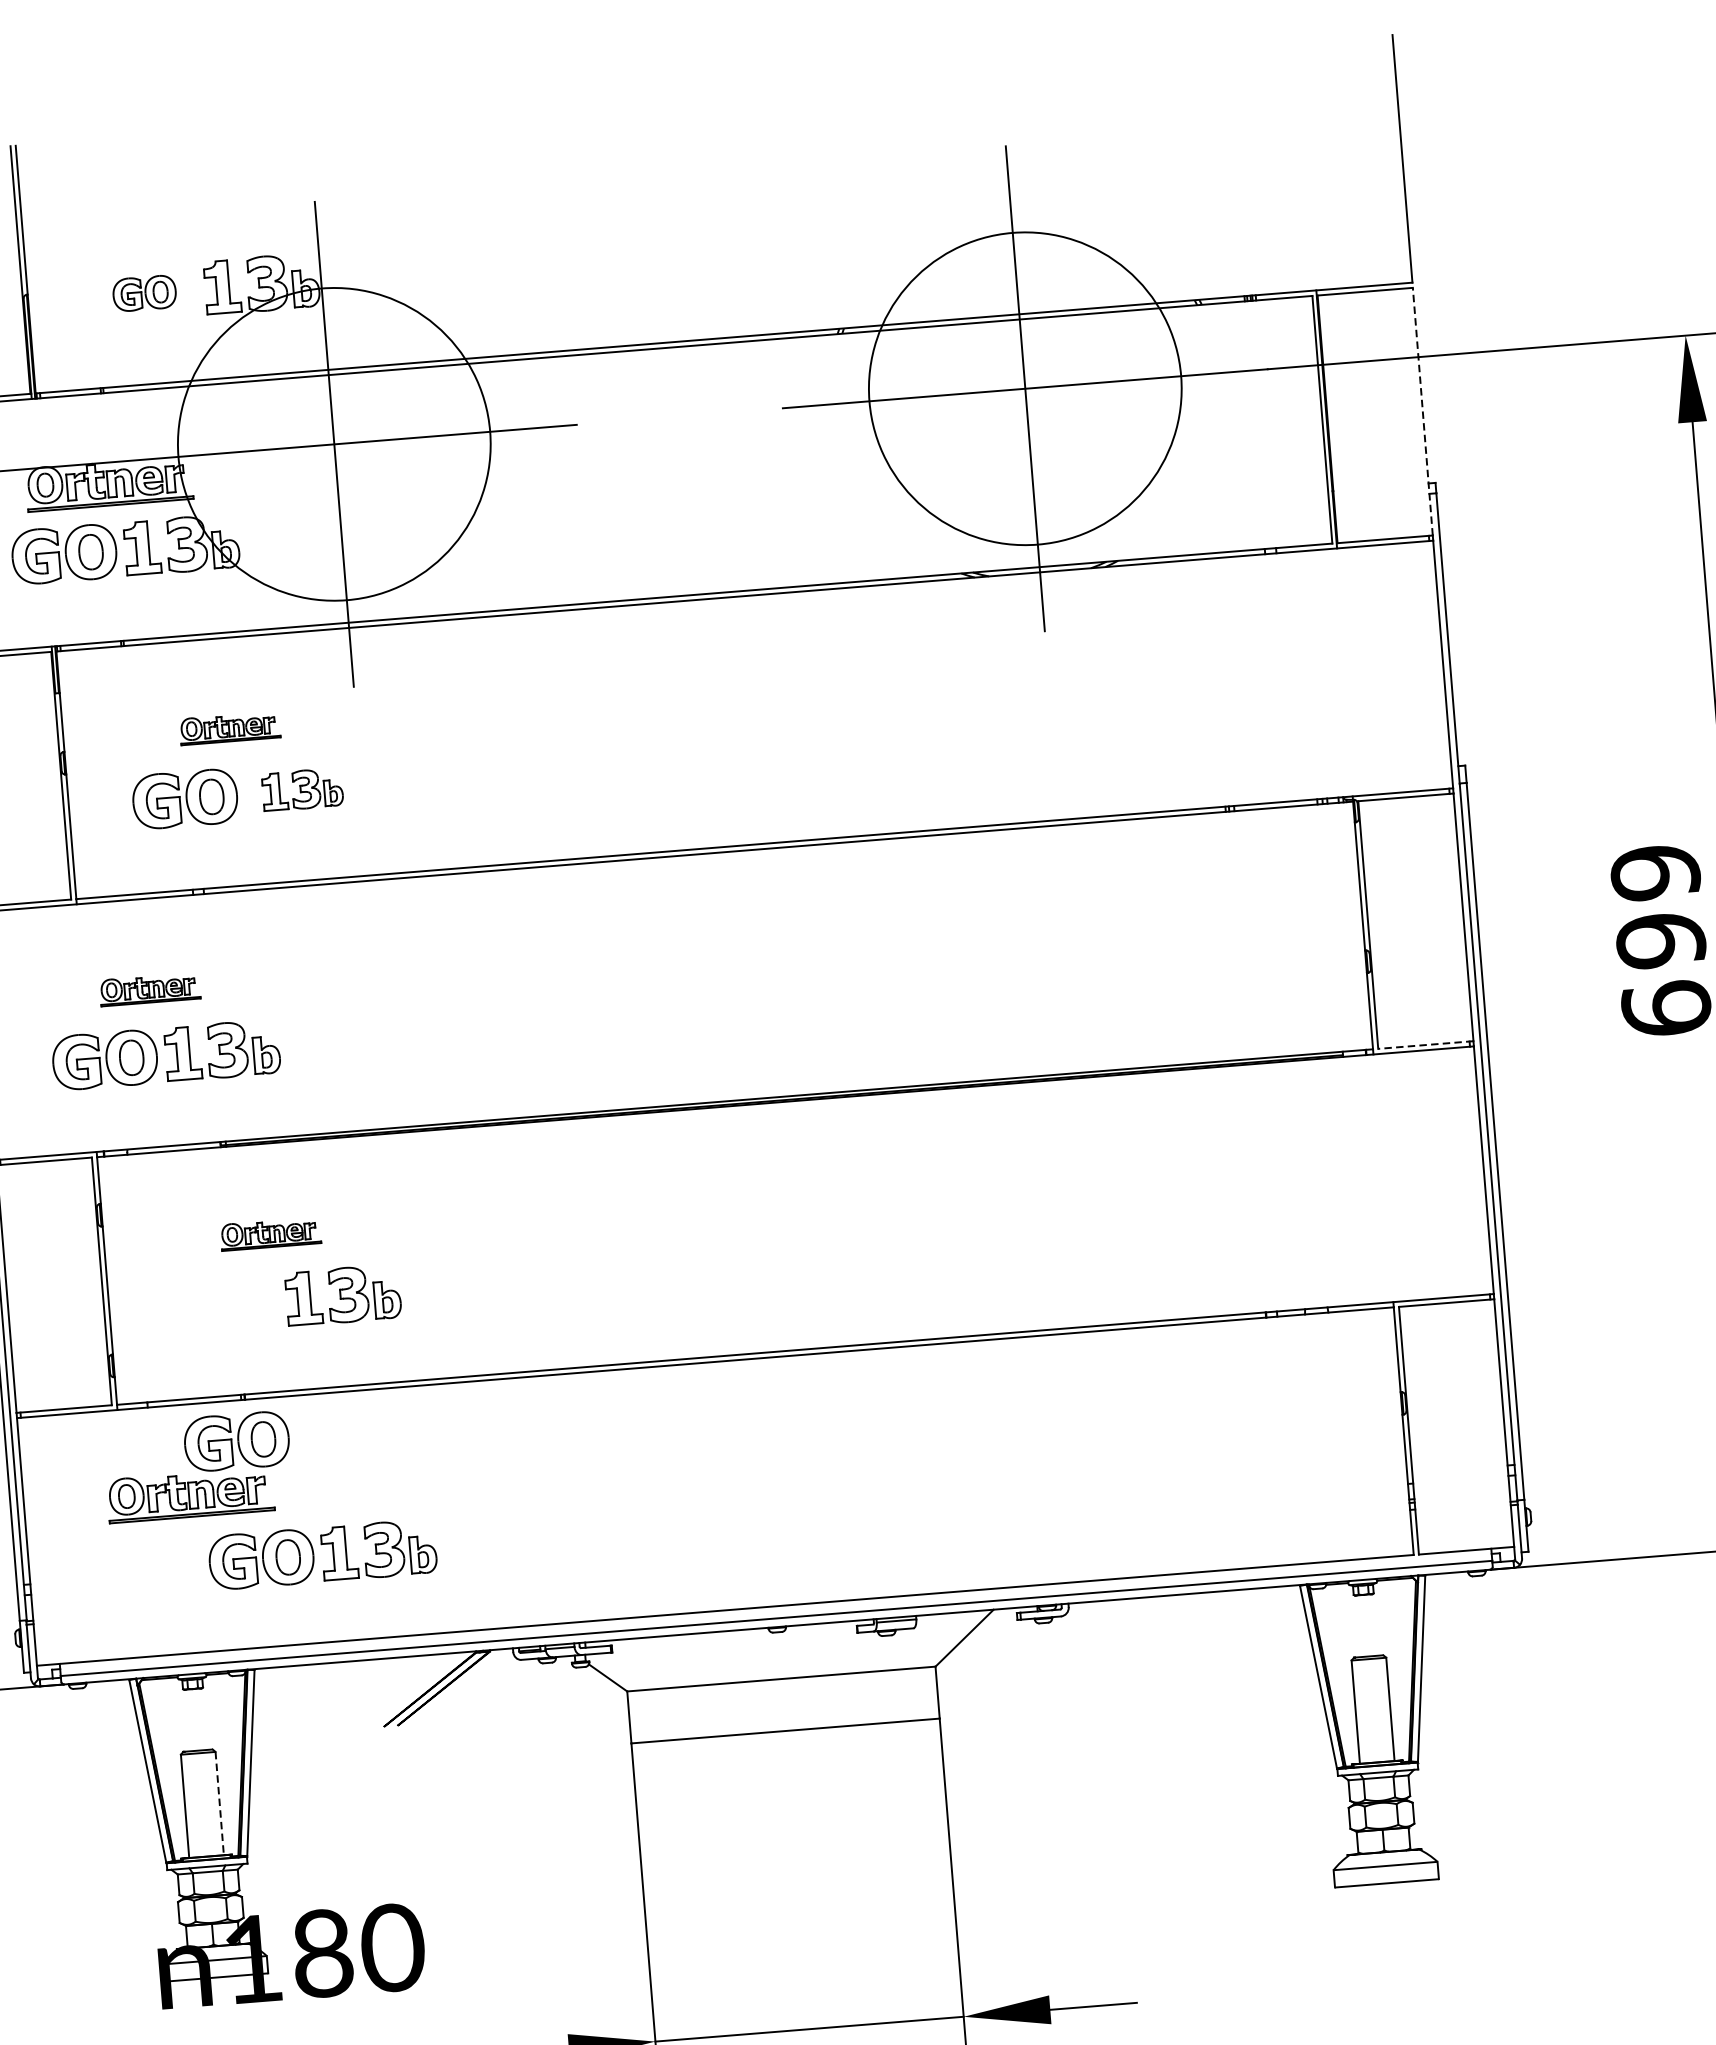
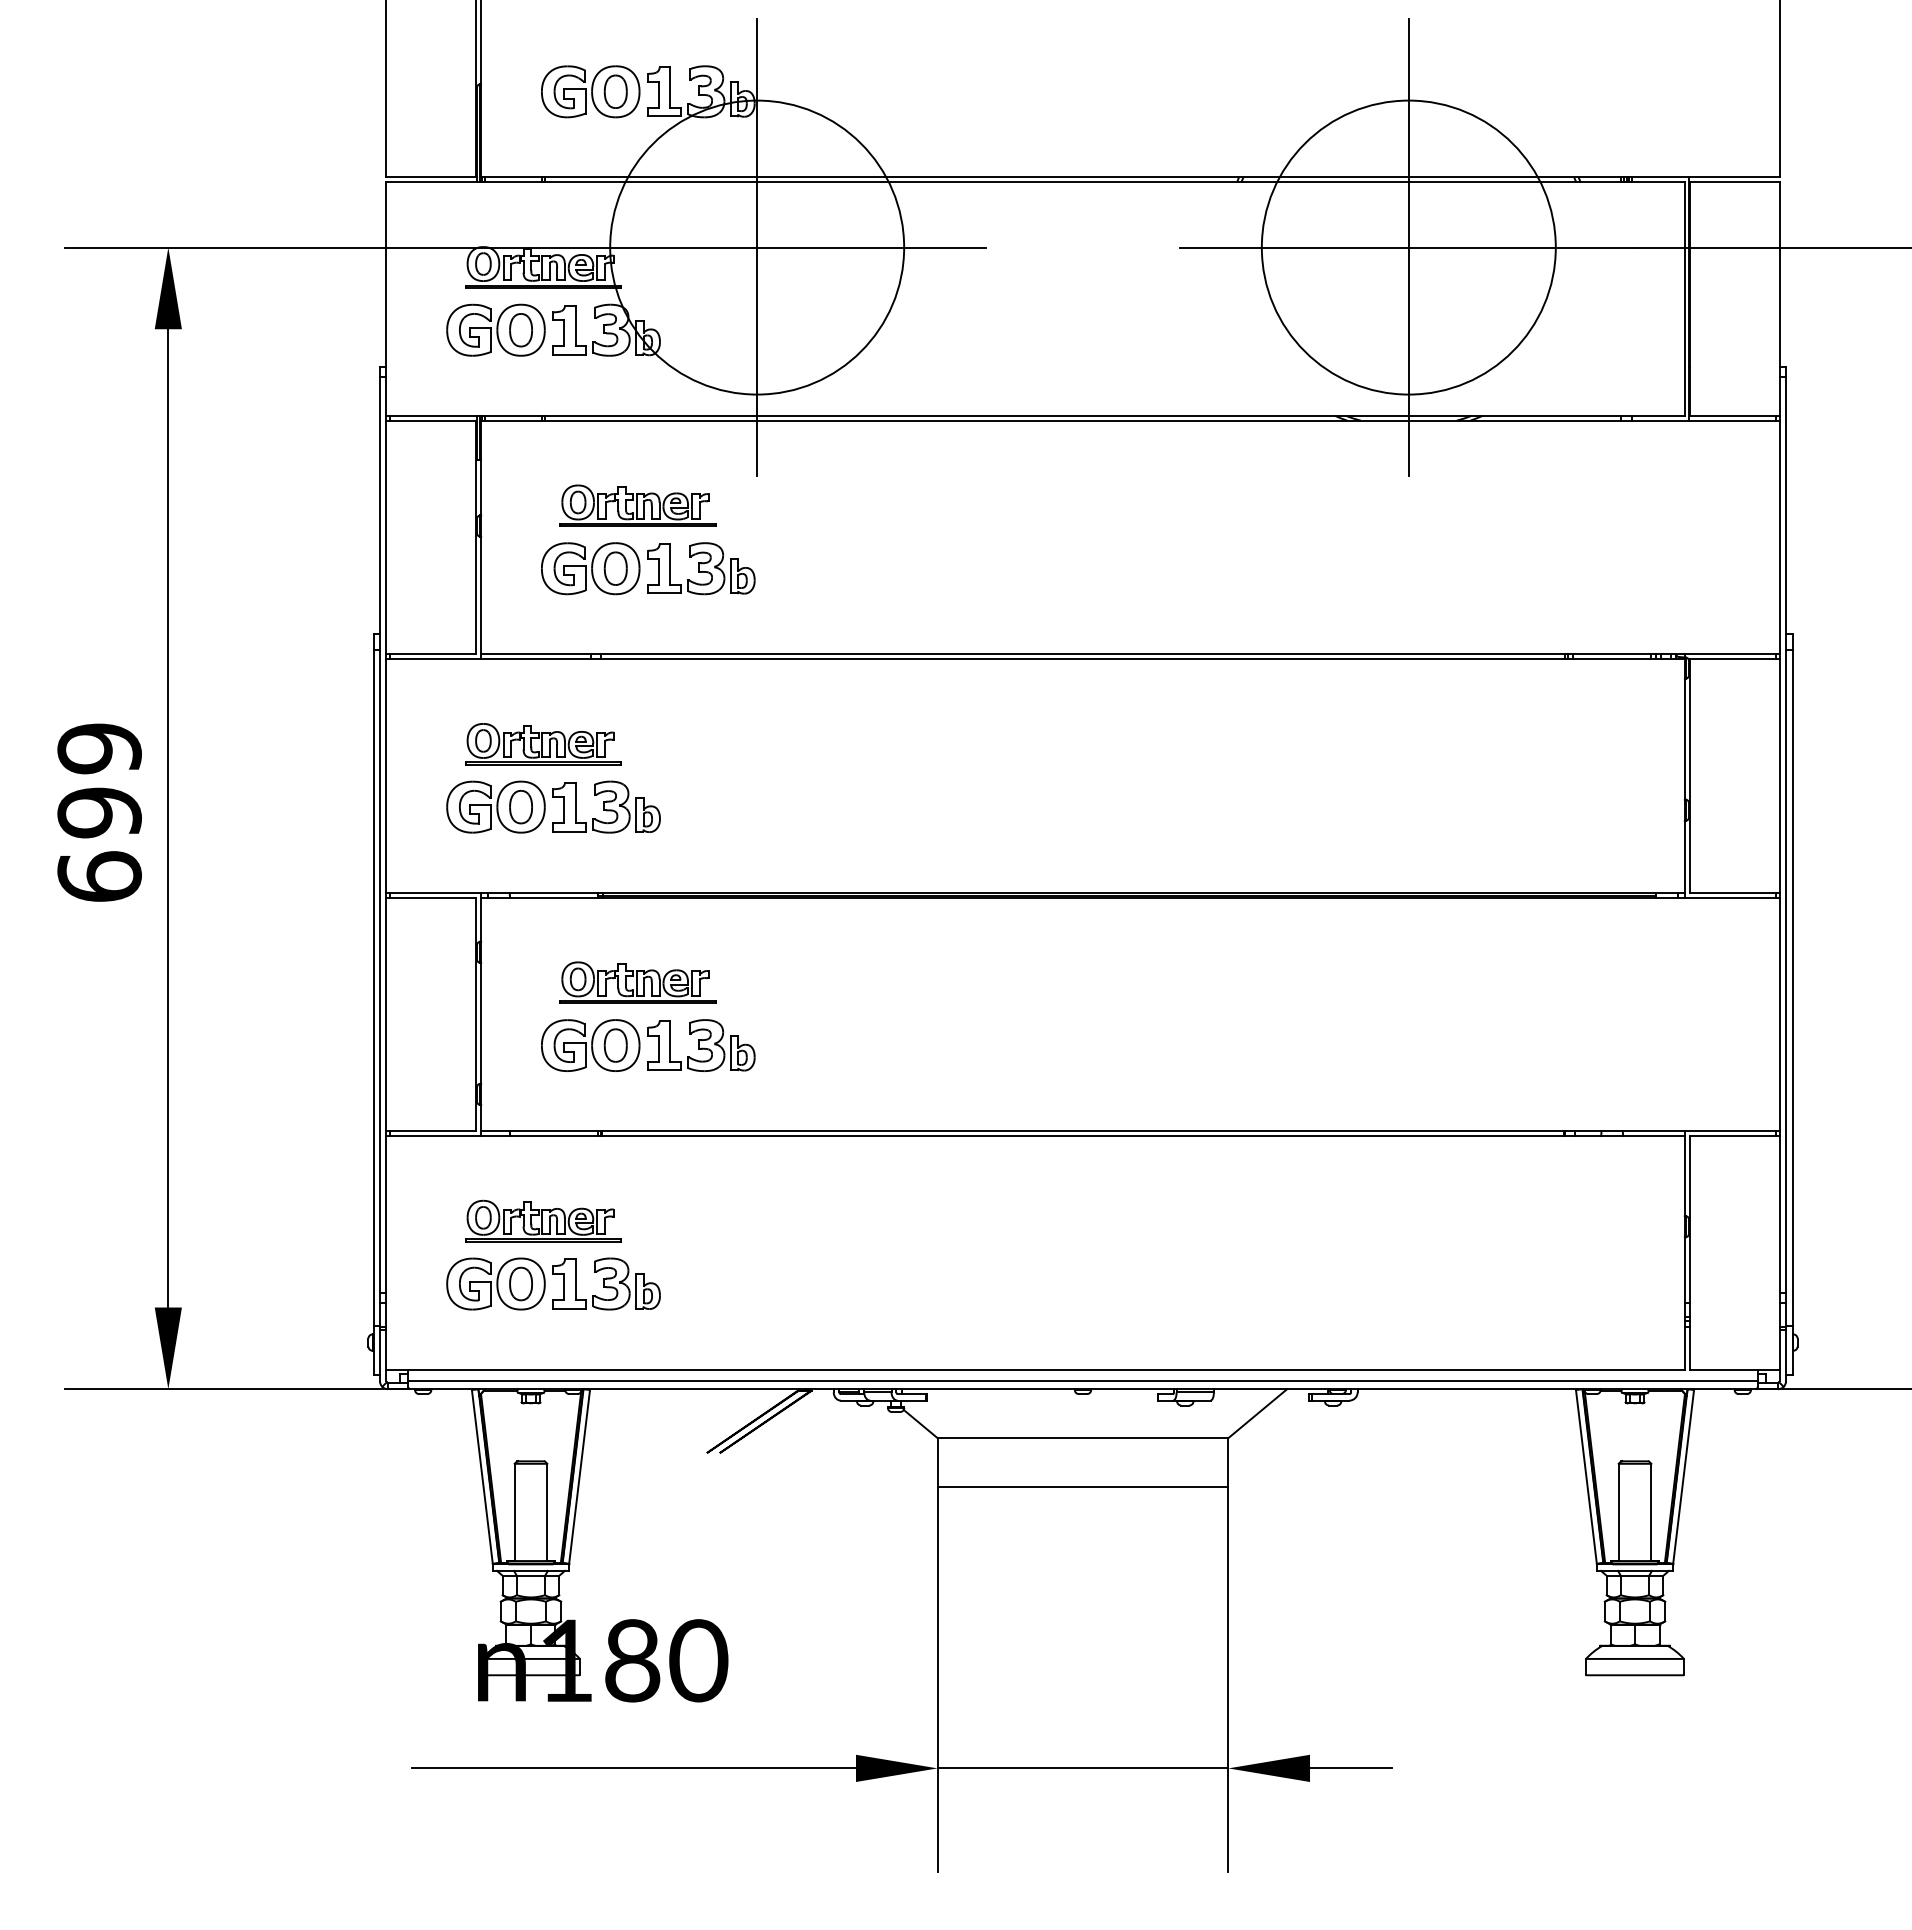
part: (144, 293) -> (590, 91), size x1.67
line: (1422, 412) -> (1779, 299), dashed -> solid
part: (229, 728) -> (637, 505), size x1.67
part: (302, 789) -> (701, 568), size x1.43
part: (150, 989) -> (543, 744), size x1.67
line: (1425, 1044) -> (1734, 892), dashed -> solid
part: (270, 1233) -> (637, 982), size x1.67
part: (236, 1441) -> (590, 1045), moved
part: (314, 1554) -> (545, 1283), moved
line: (219, 1803) -> (547, 1512), dashed -> solid

